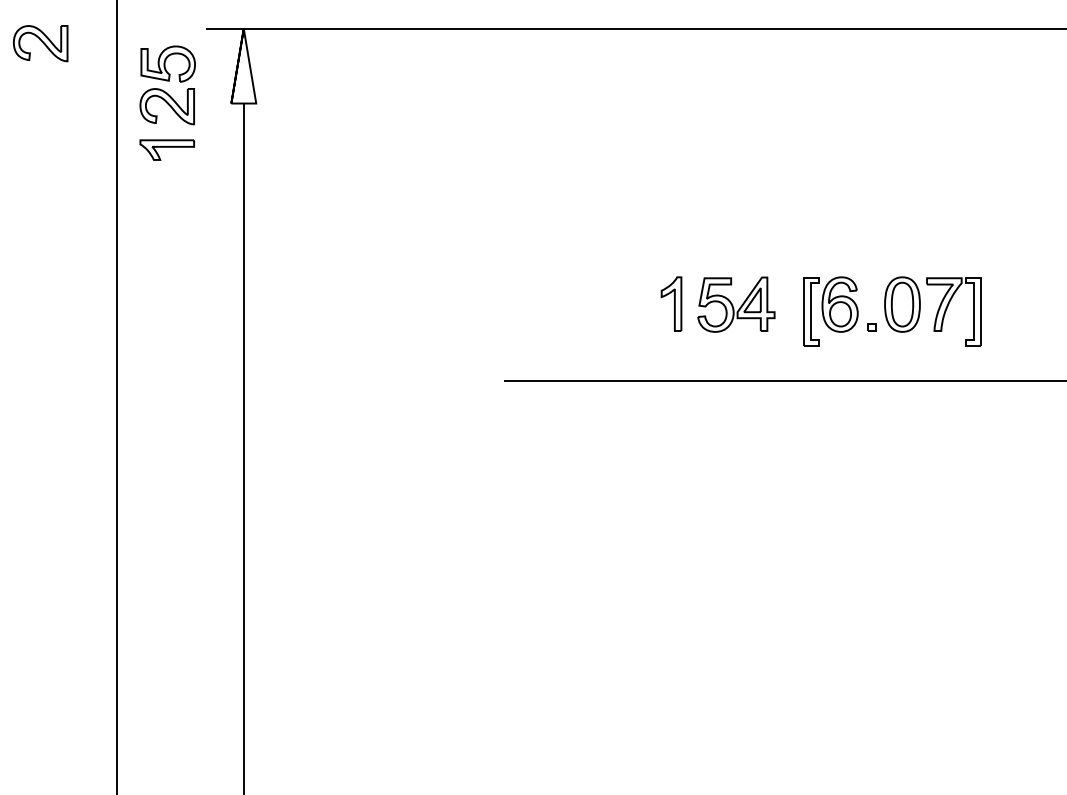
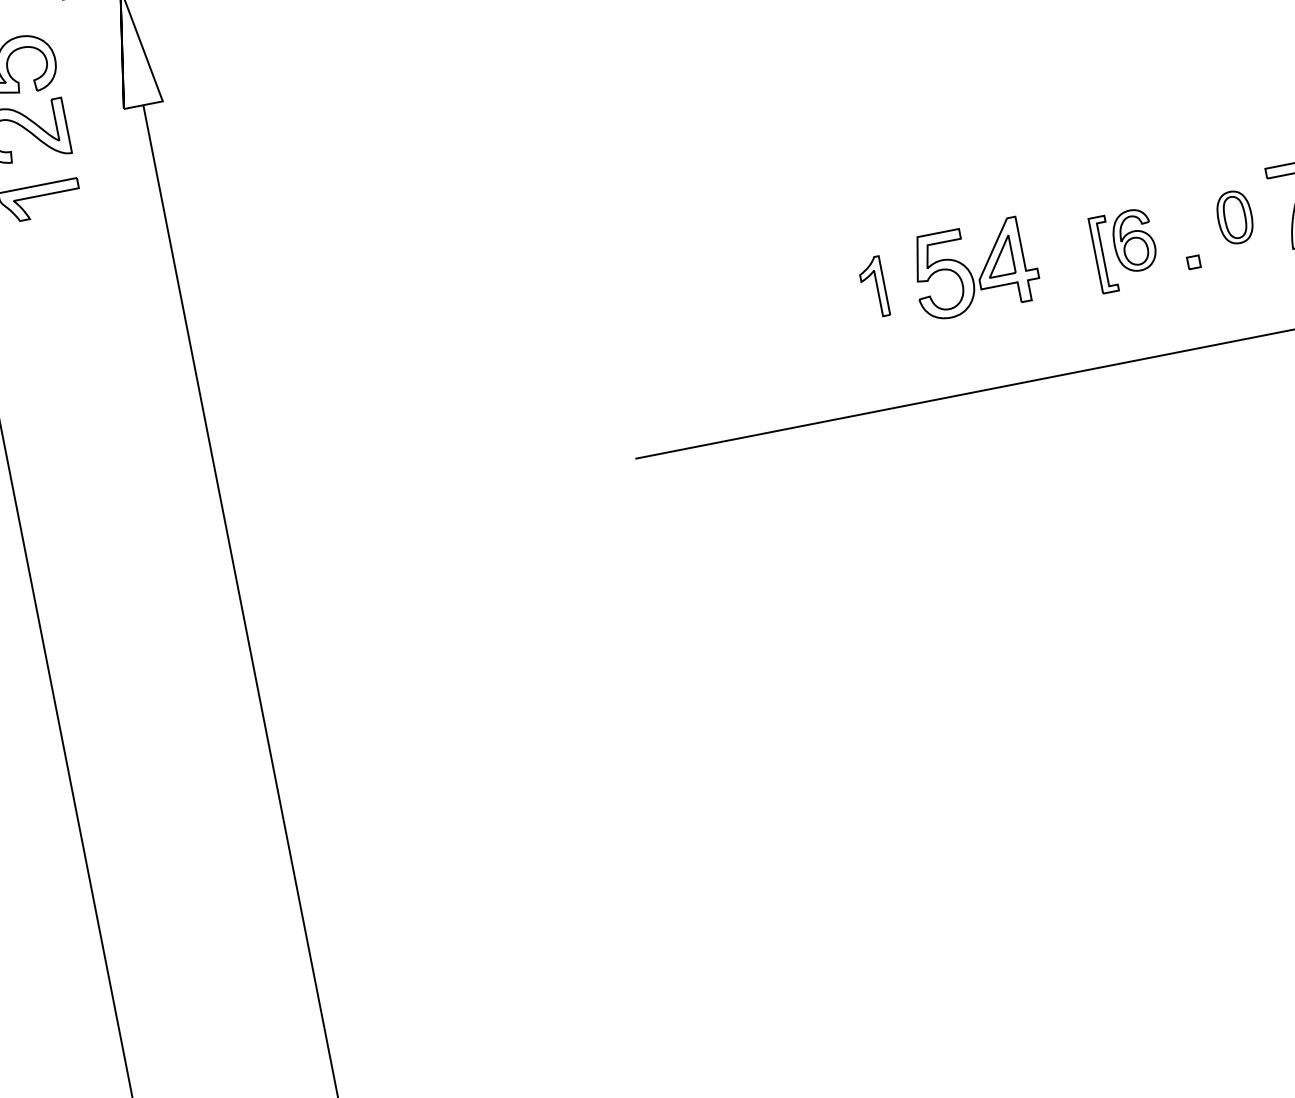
part: (671, 303) -> (873, 286), size x0.7
part: (902, 304) -> (1235, 217), size x0.6
part: (830, 311) -> (1124, 250), size x0.7

